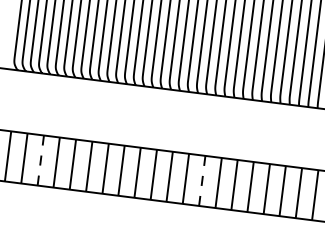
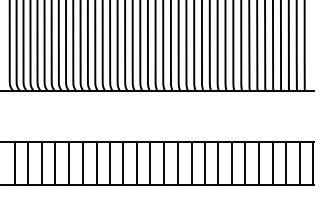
line: (41, 160) -> (42, 163), dashed -> solid
line: (201, 180) -> (177, 163), dashed -> solid

